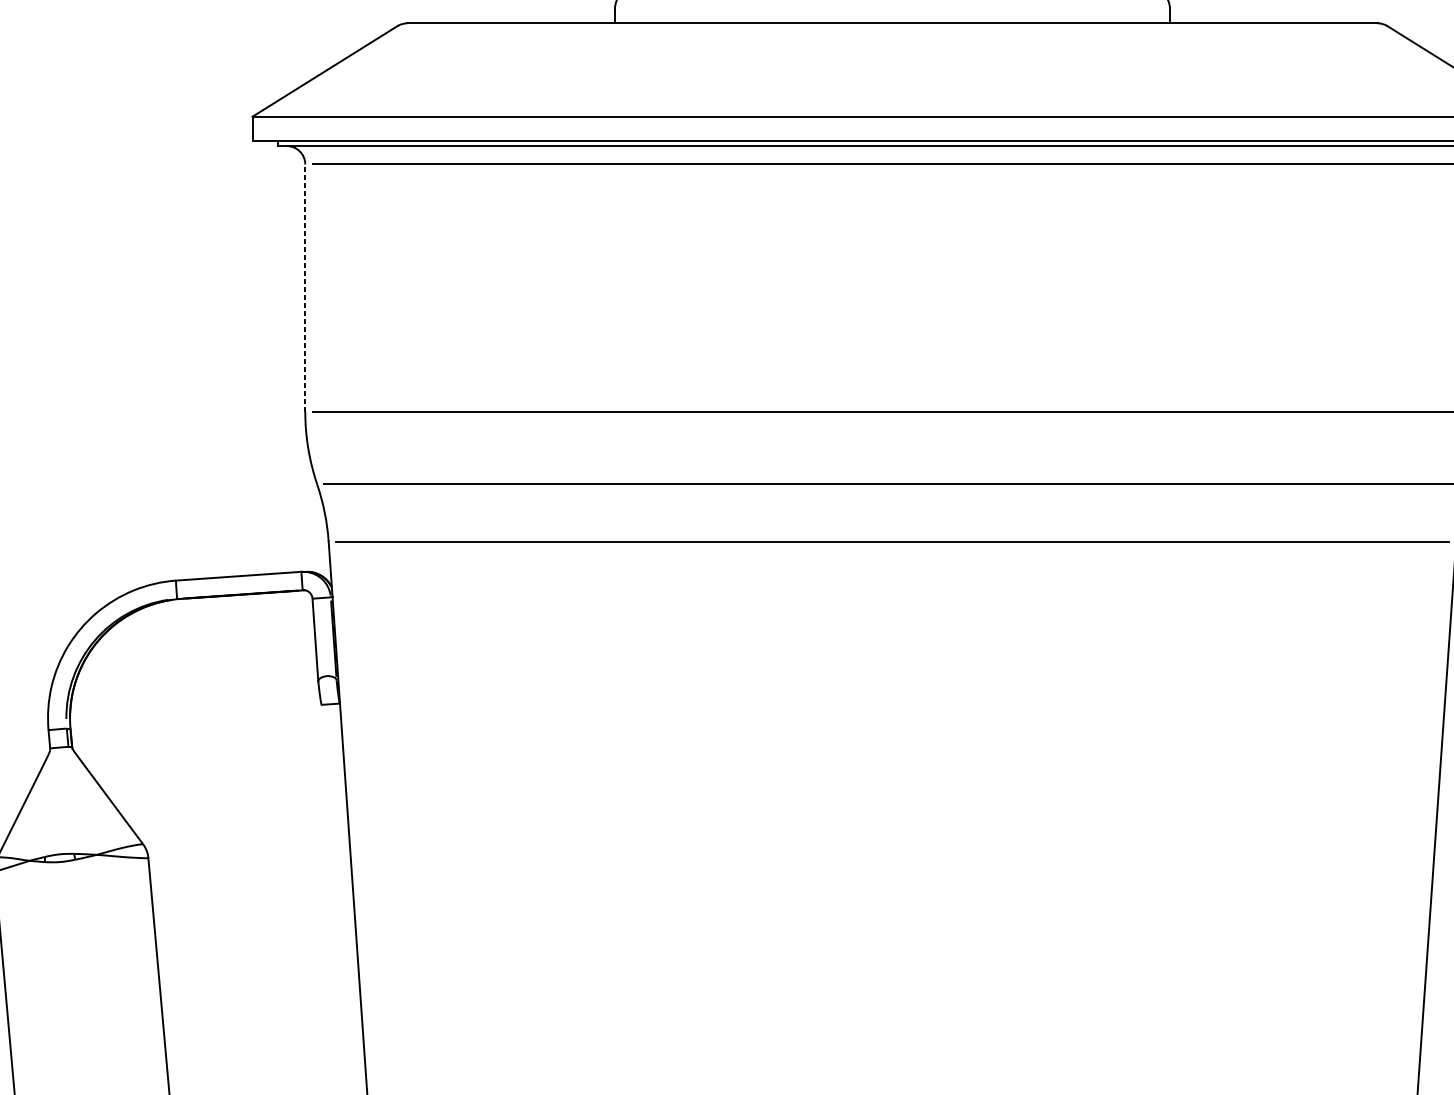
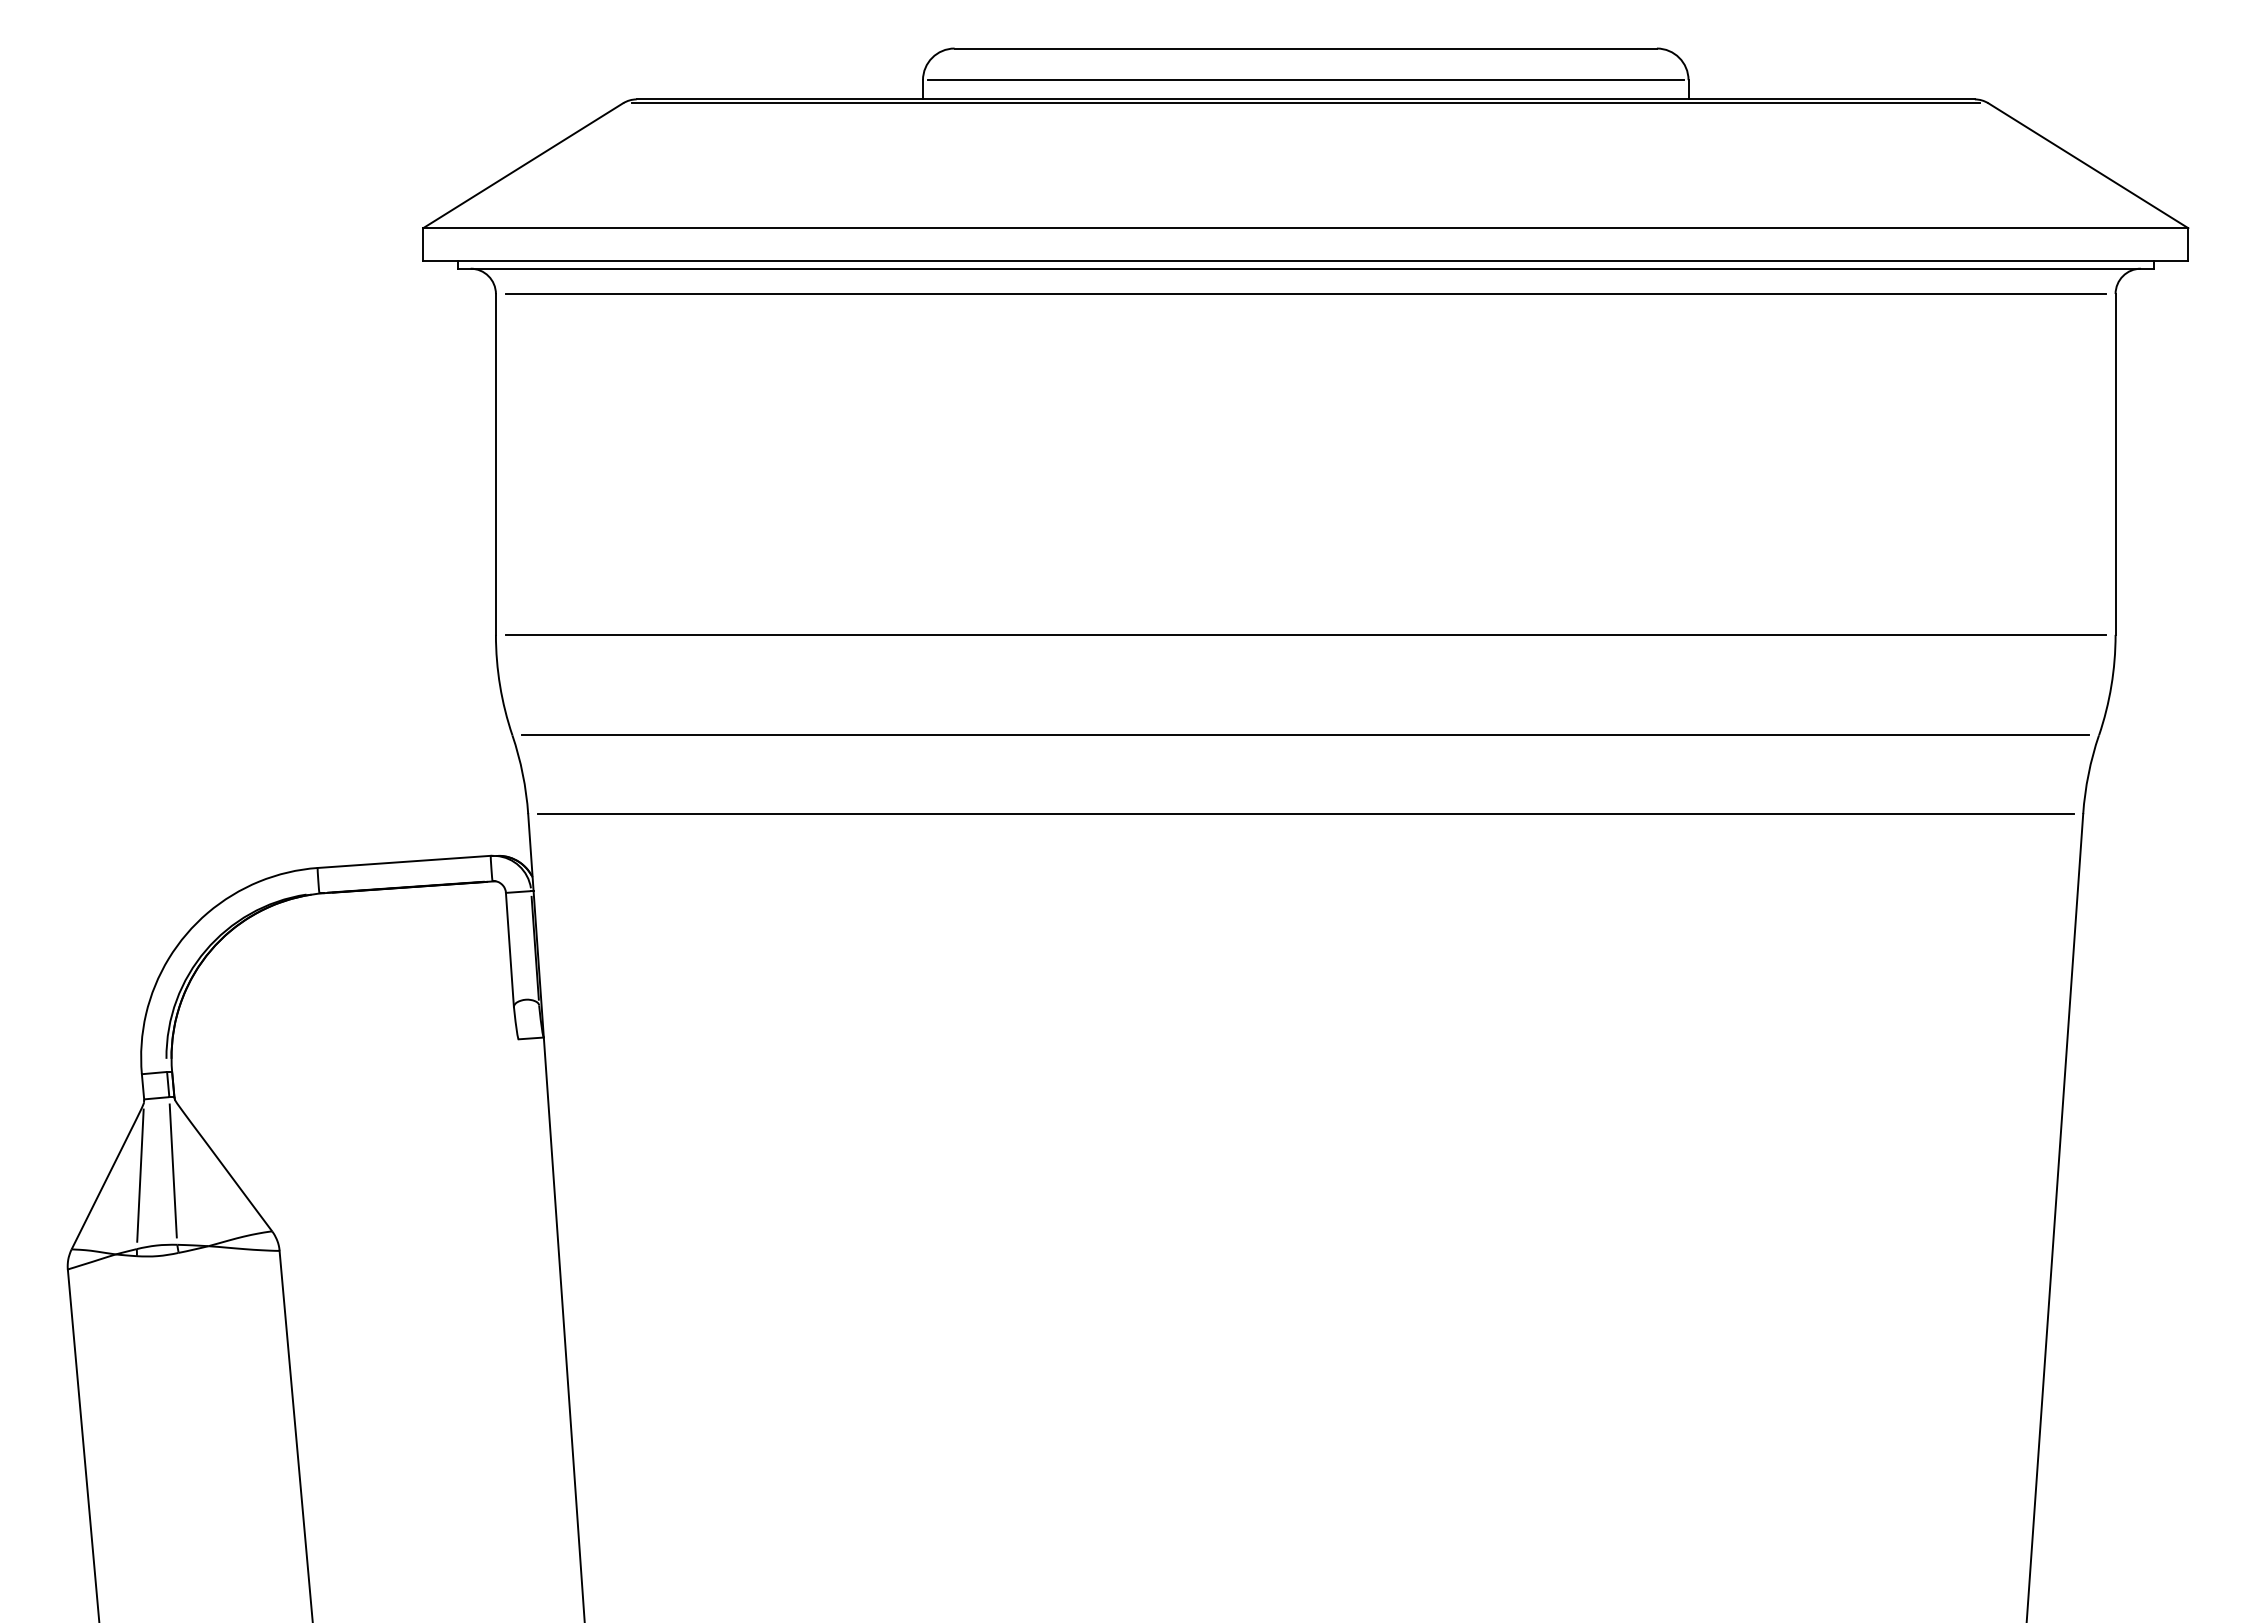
line: (892, 9) -> (1305, 80), added
line: (892, 26) -> (1305, 103), added
line: (304, 287) -> (495, 463), dashed -> solid
line: (70, 799) -> (172, 1170), added
line: (47, 803) -> (140, 1175), added

